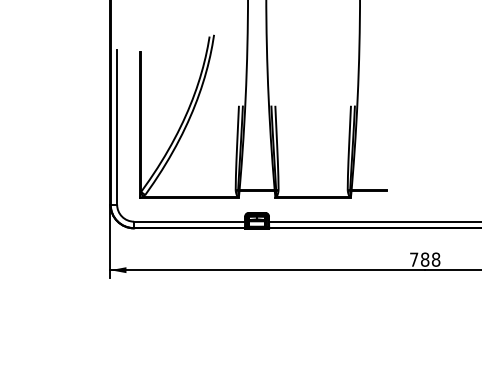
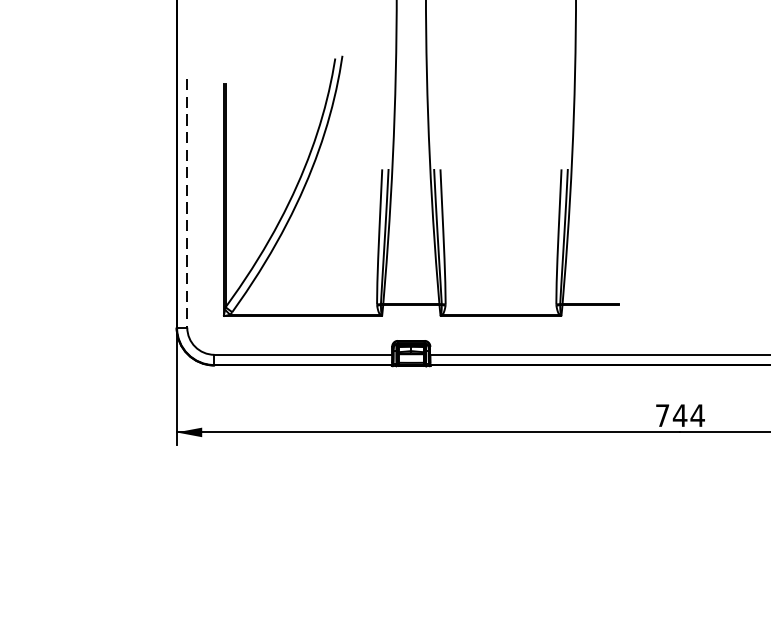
line: (117, 127) -> (187, 204), solid -> dashed
text: (430, 259) -> (688, 415), 788 -> 744

